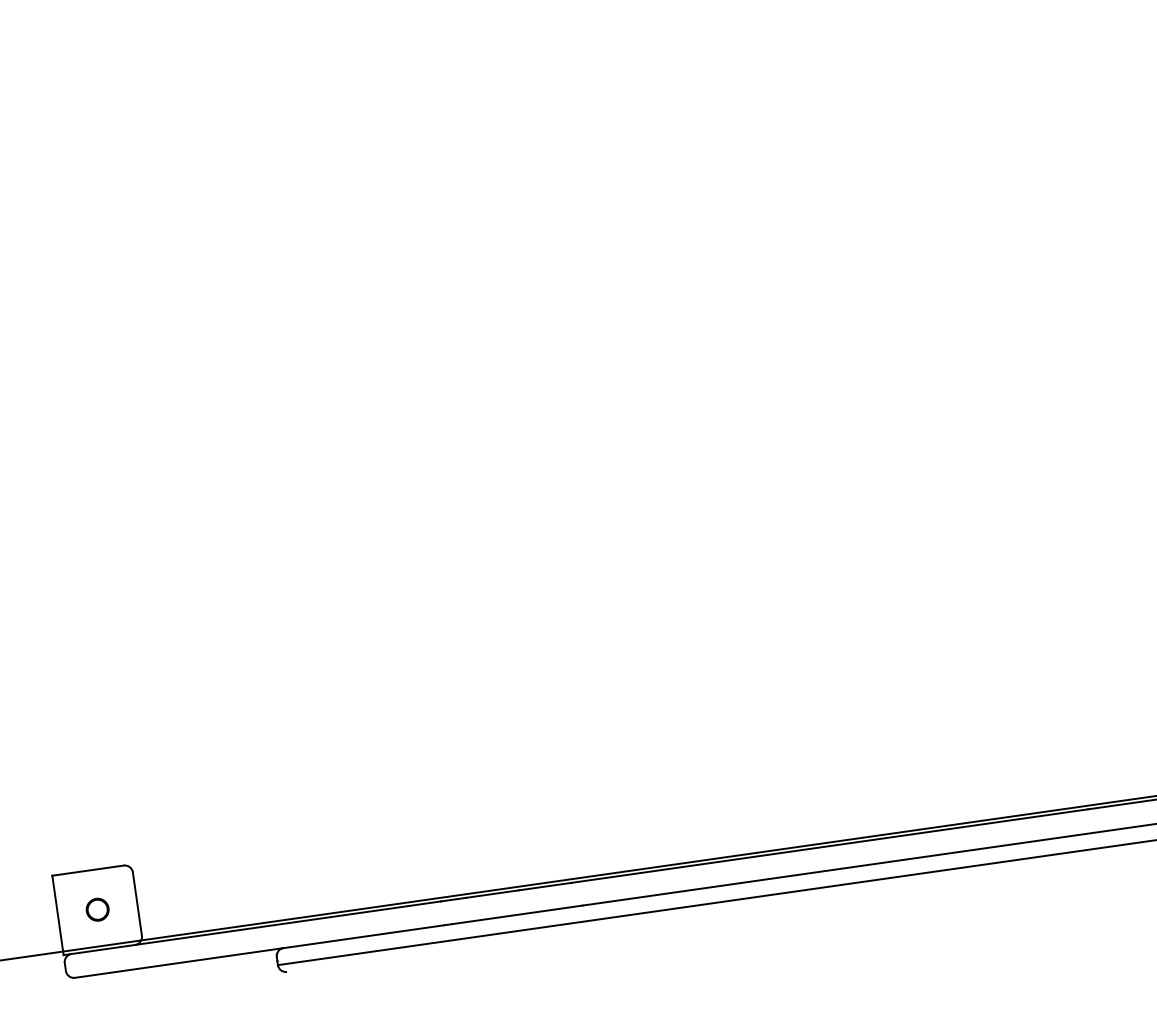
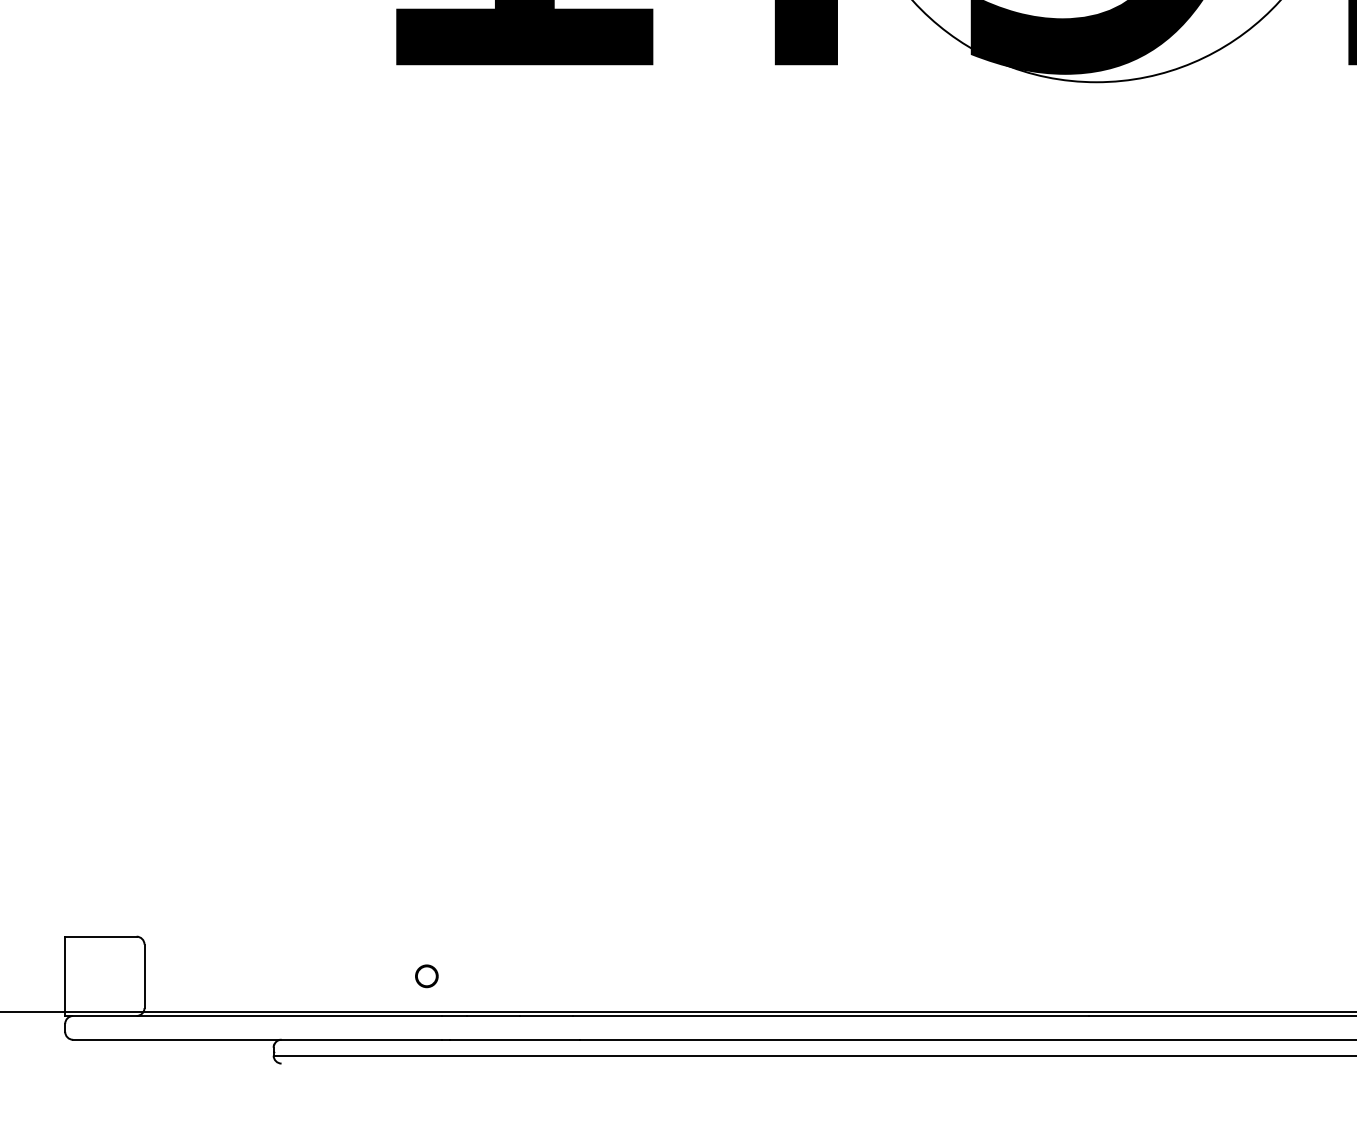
part: (97, 910) -> (426, 976), moved

